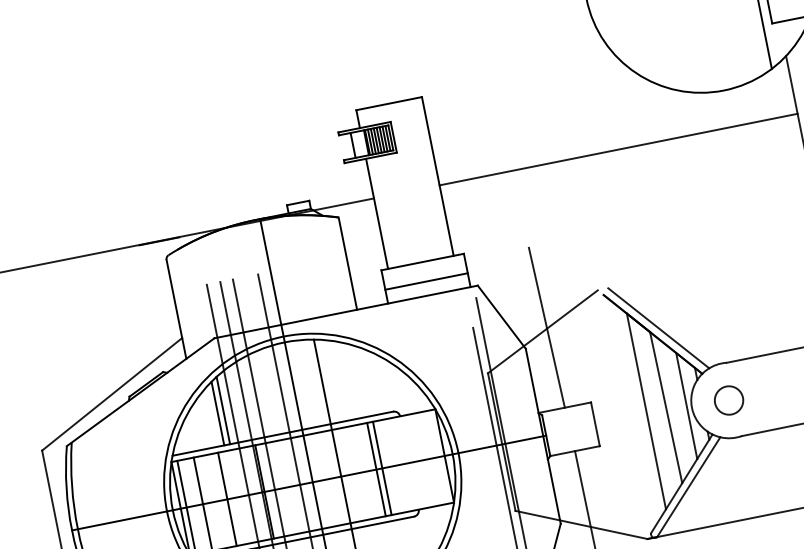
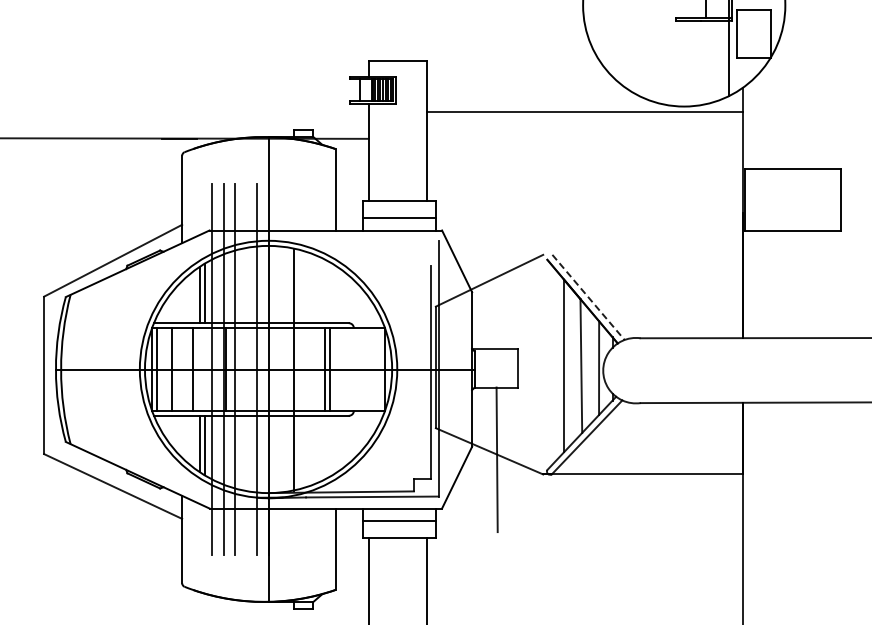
line: (618, 149) -> (584, 111), moved
line: (546, 327) -> (493, 277), removed
line: (658, 328) -> (588, 297), solid -> dashed
circle: (728, 400) -> (635, 370), removed

